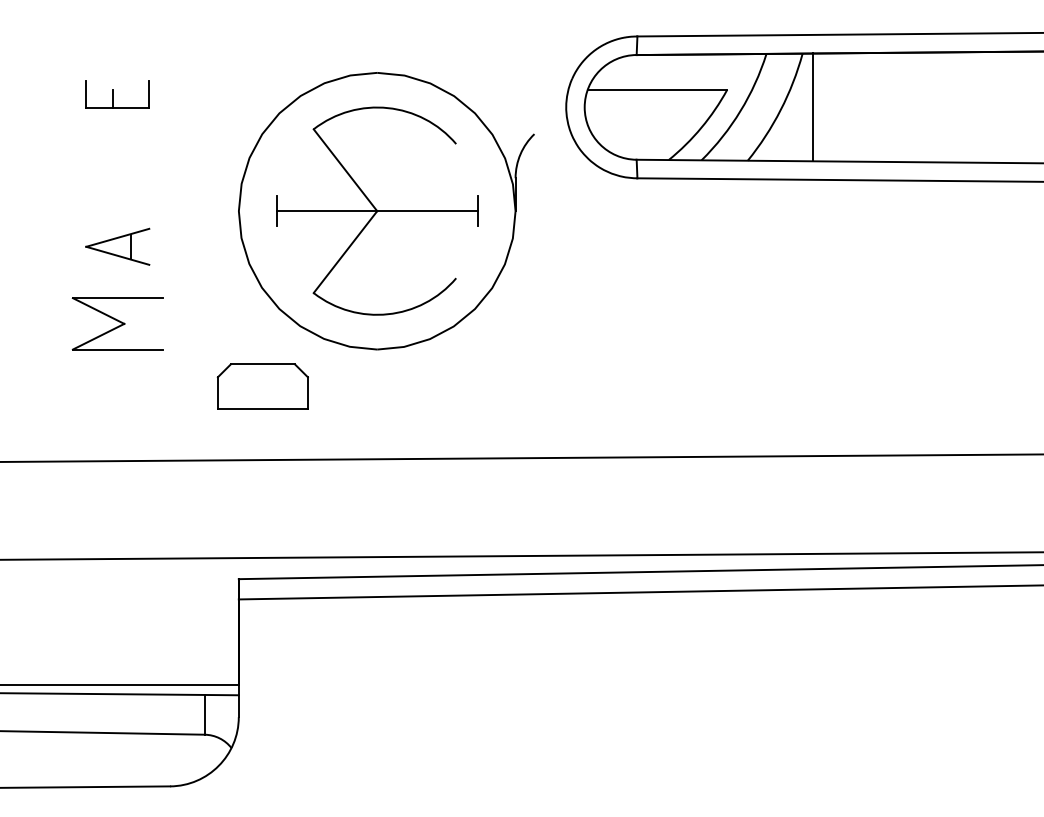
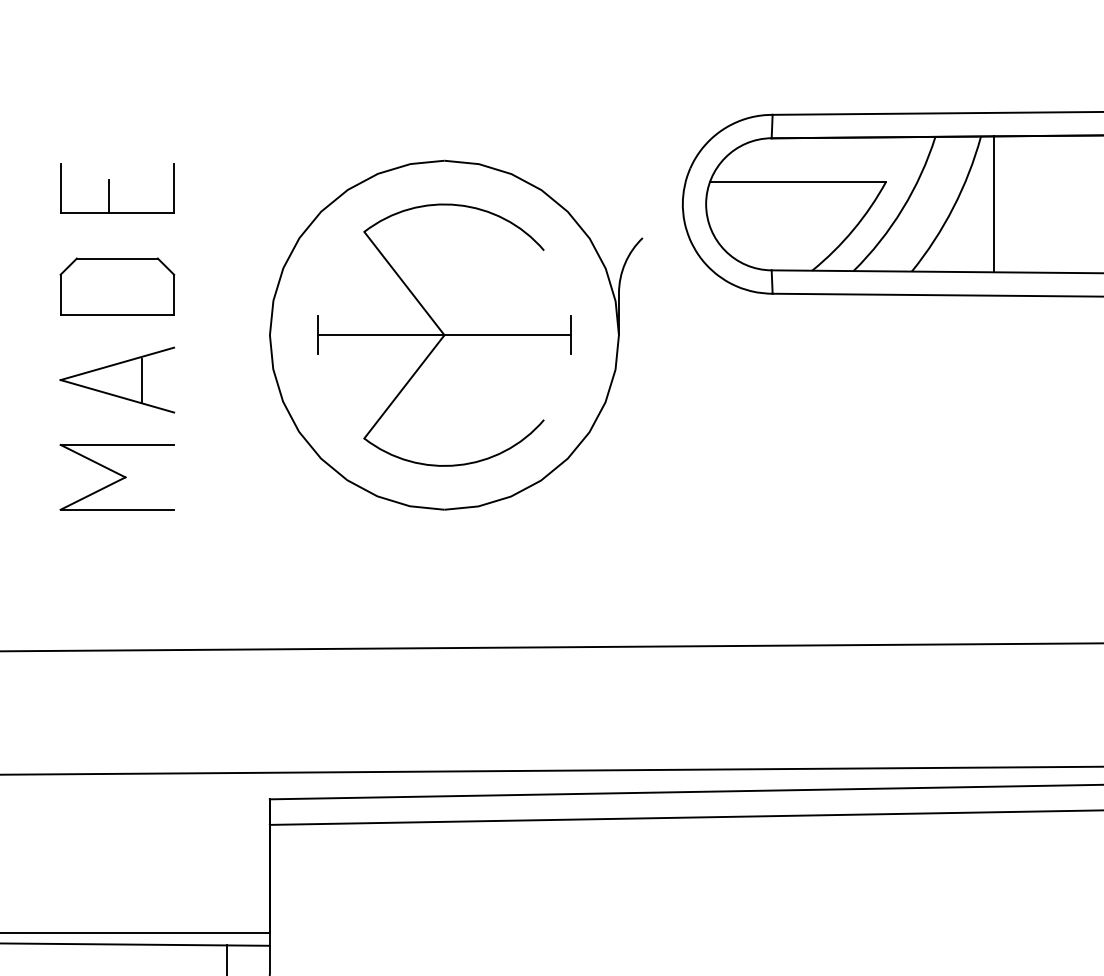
part: (117, 94) -> (116, 188), size x1.43
part: (117, 246) -> (116, 379), size x1.43
part: (262, 386) -> (116, 286), moved

